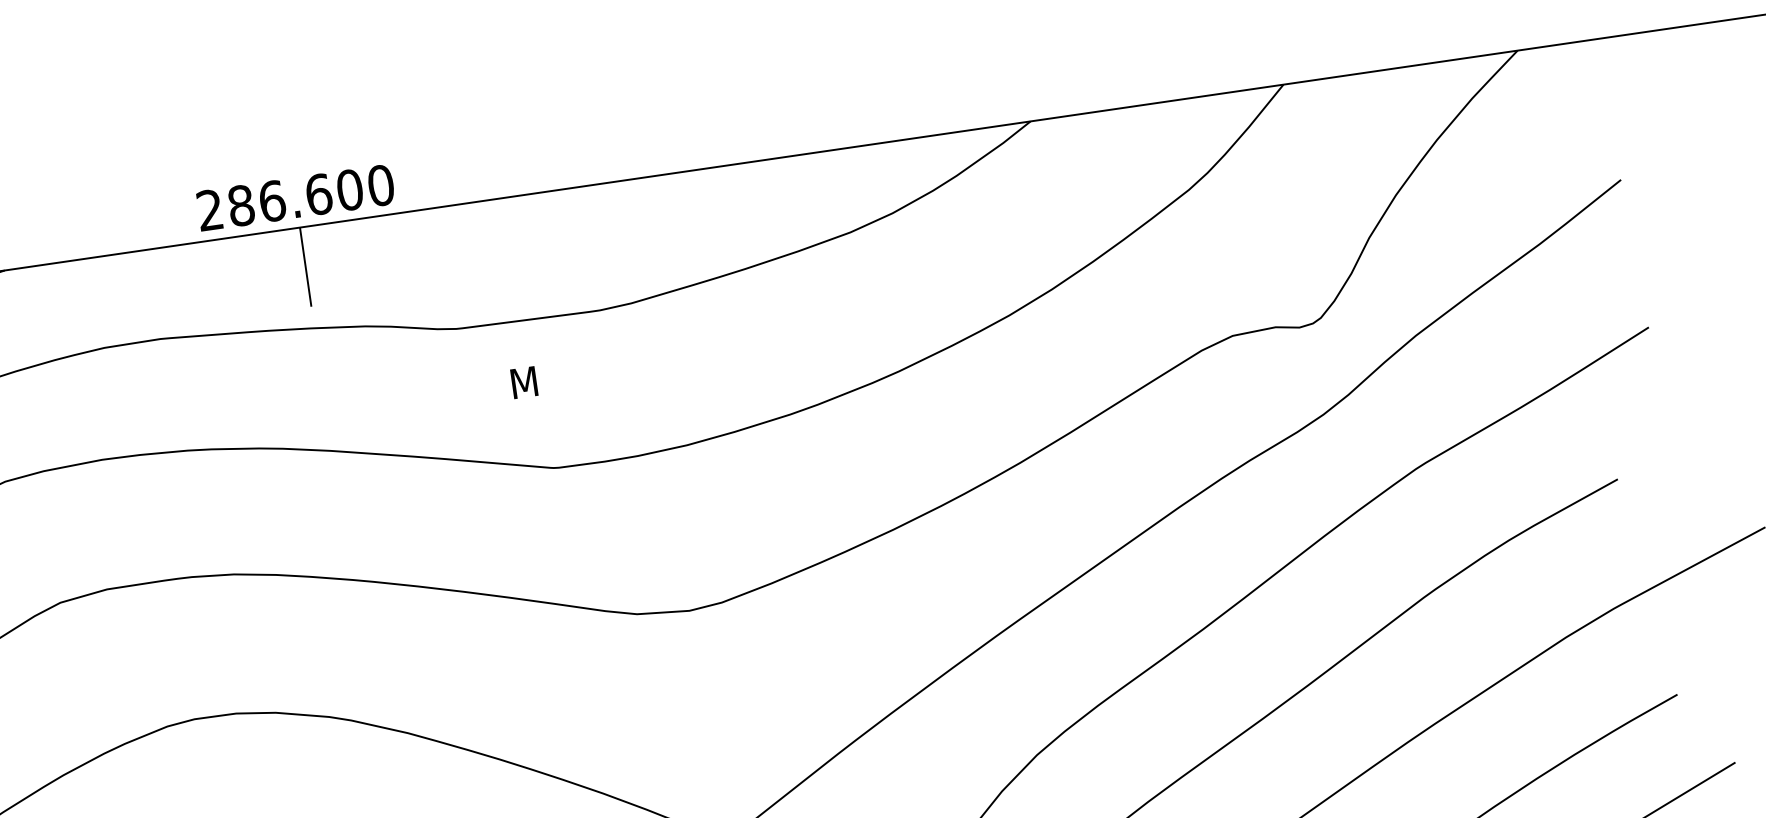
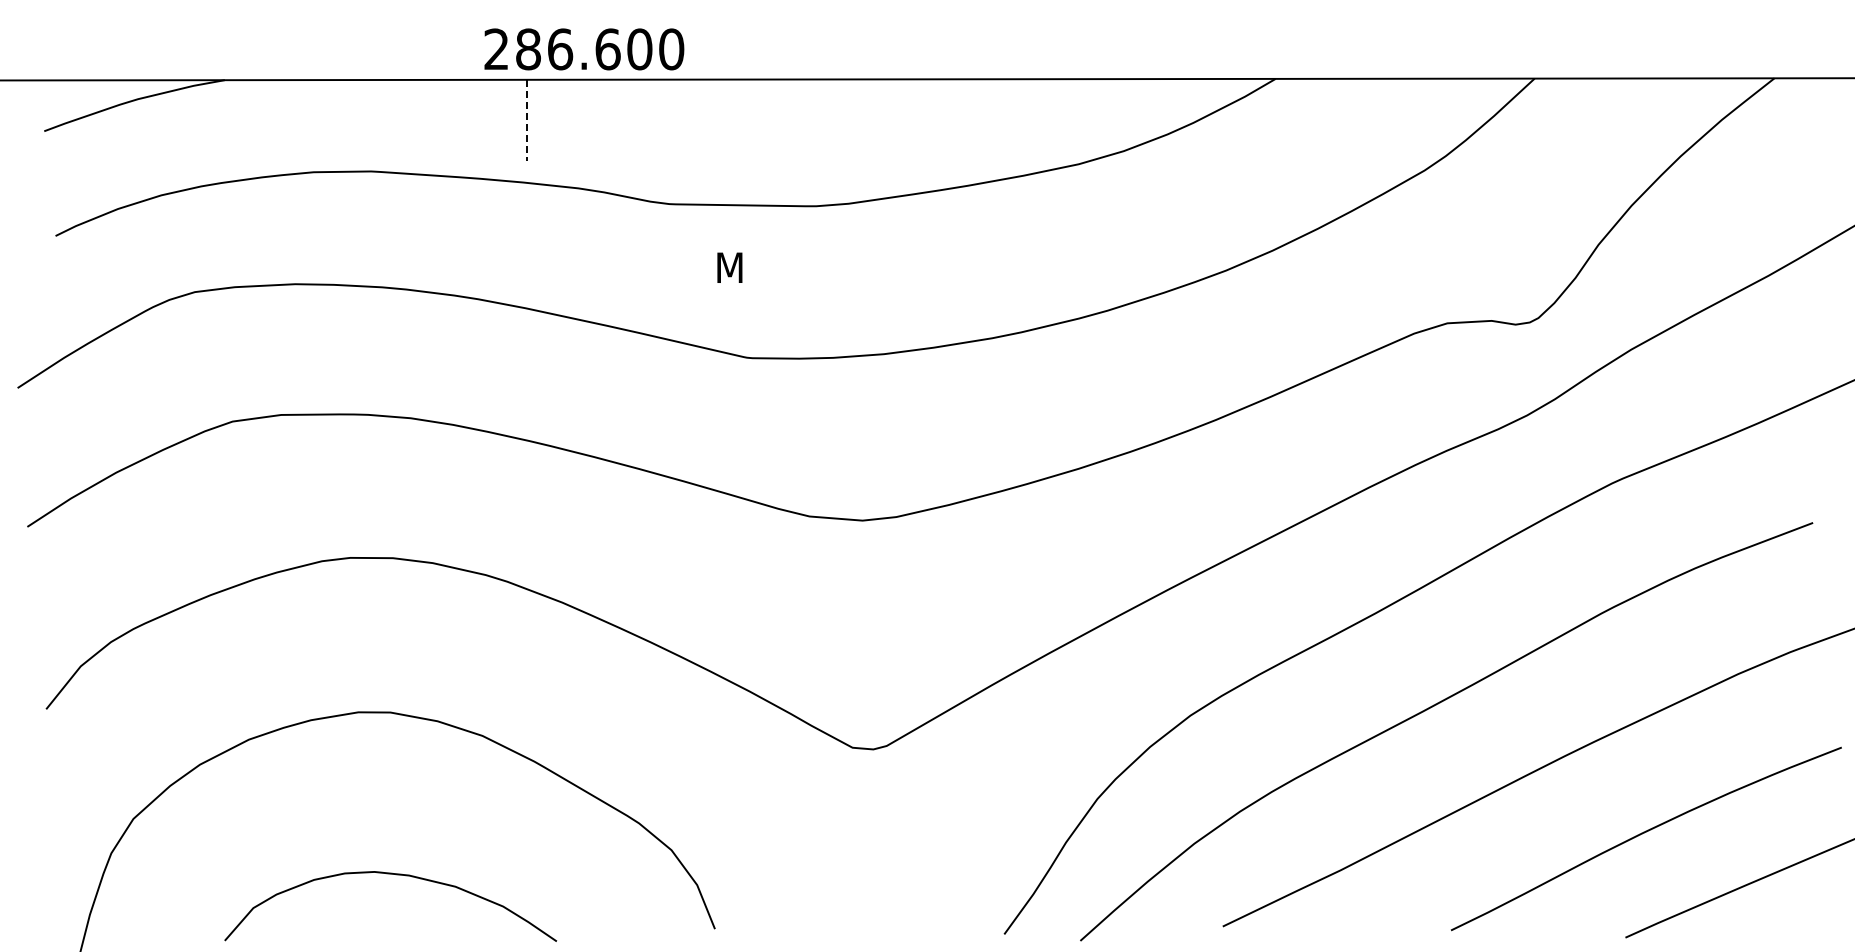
text: (295, 197) -> (584, 49), moved
line: (305, 267) -> (527, 120), solid -> dashed

